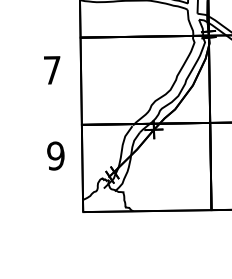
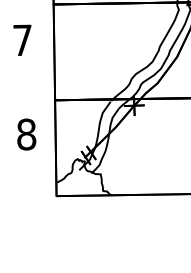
text: (55, 155) -> (26, 133), 9 -> 8

